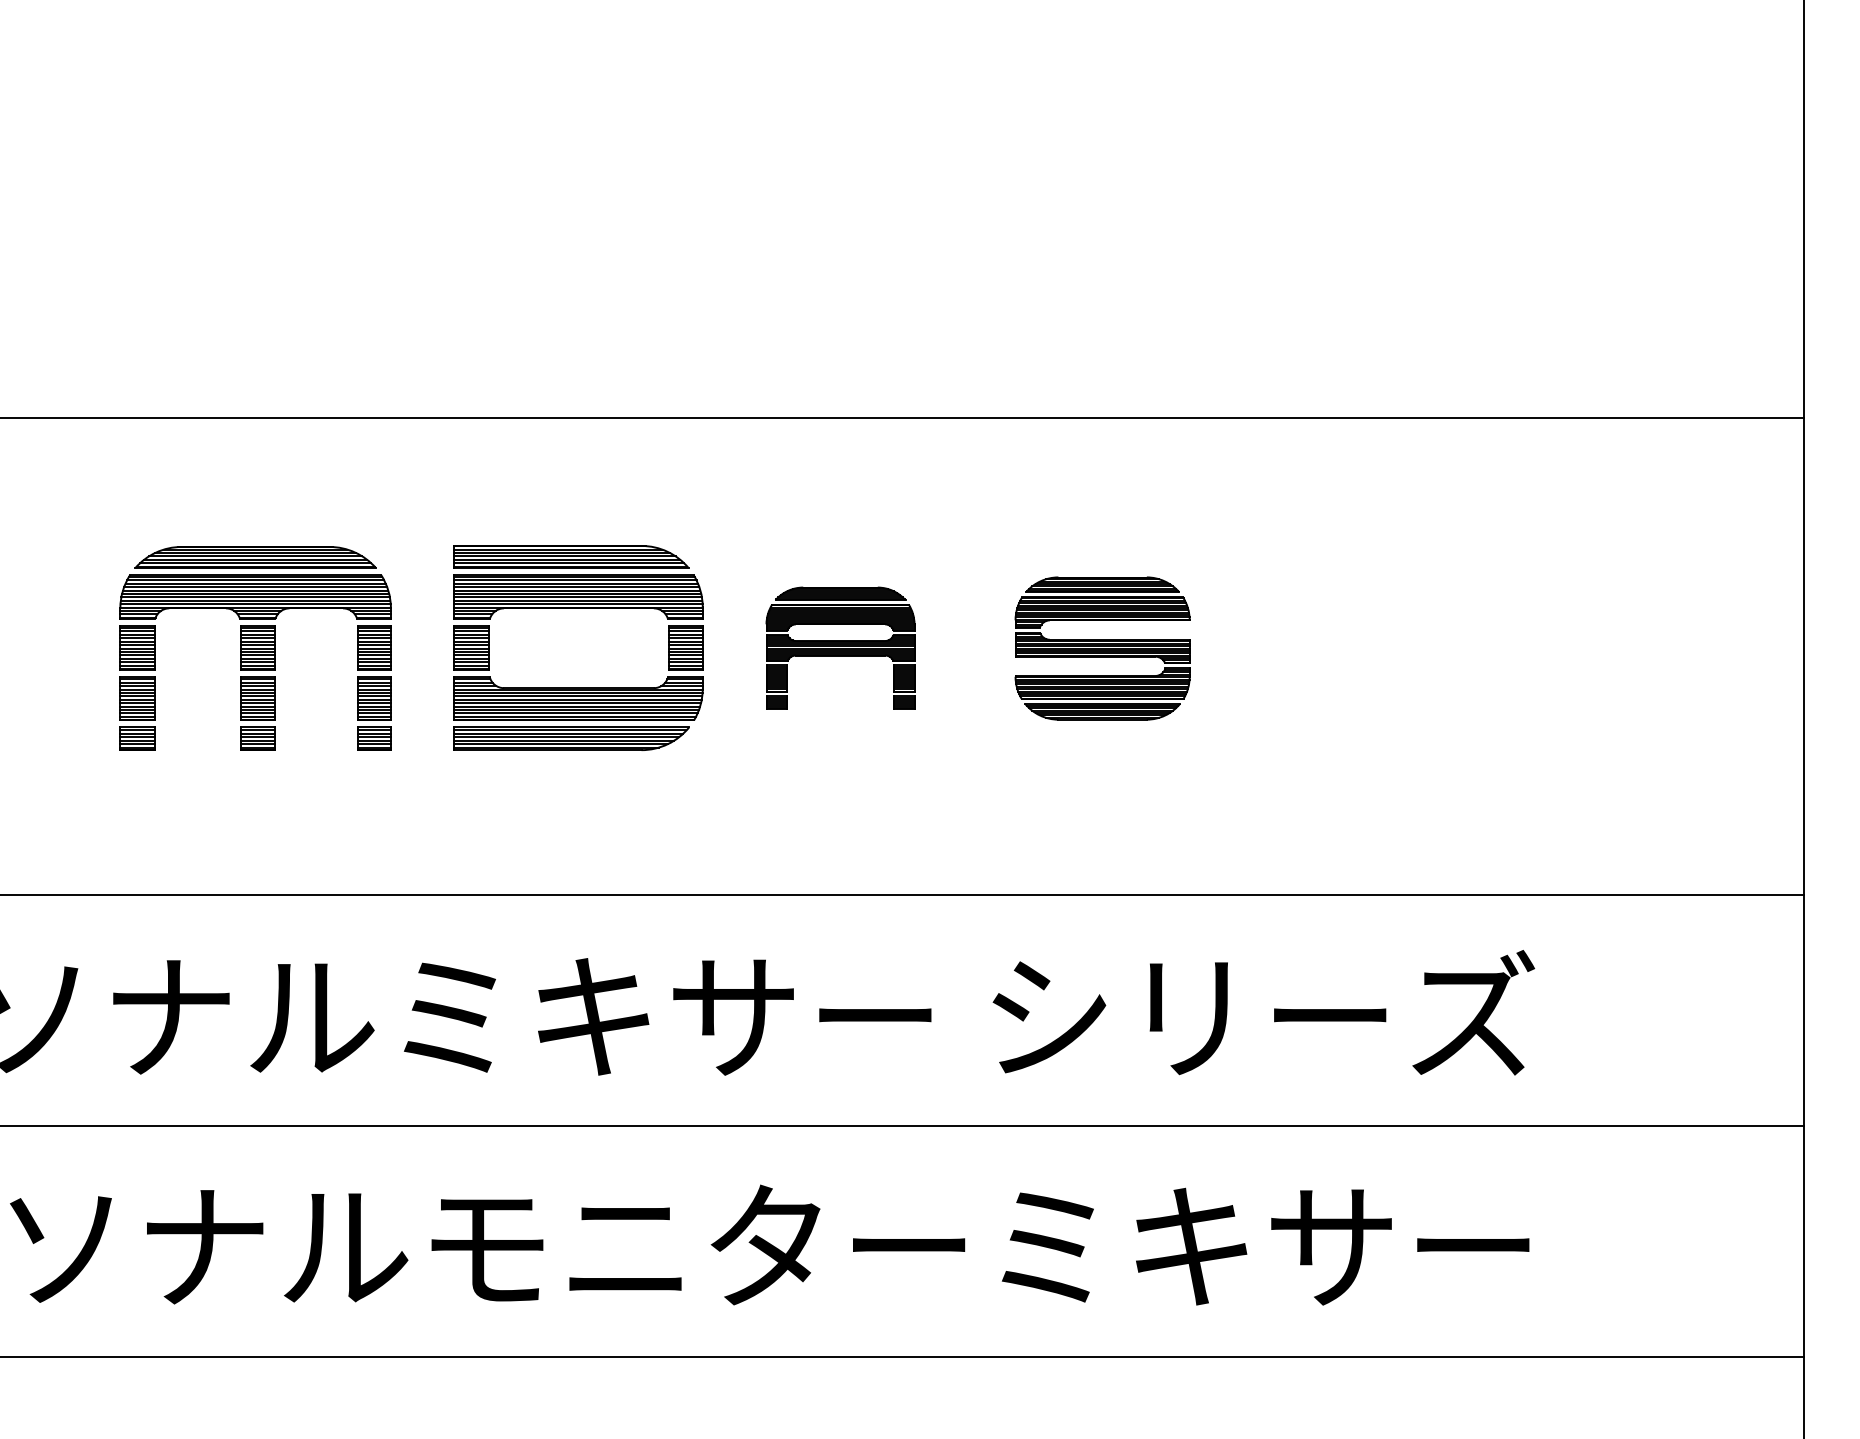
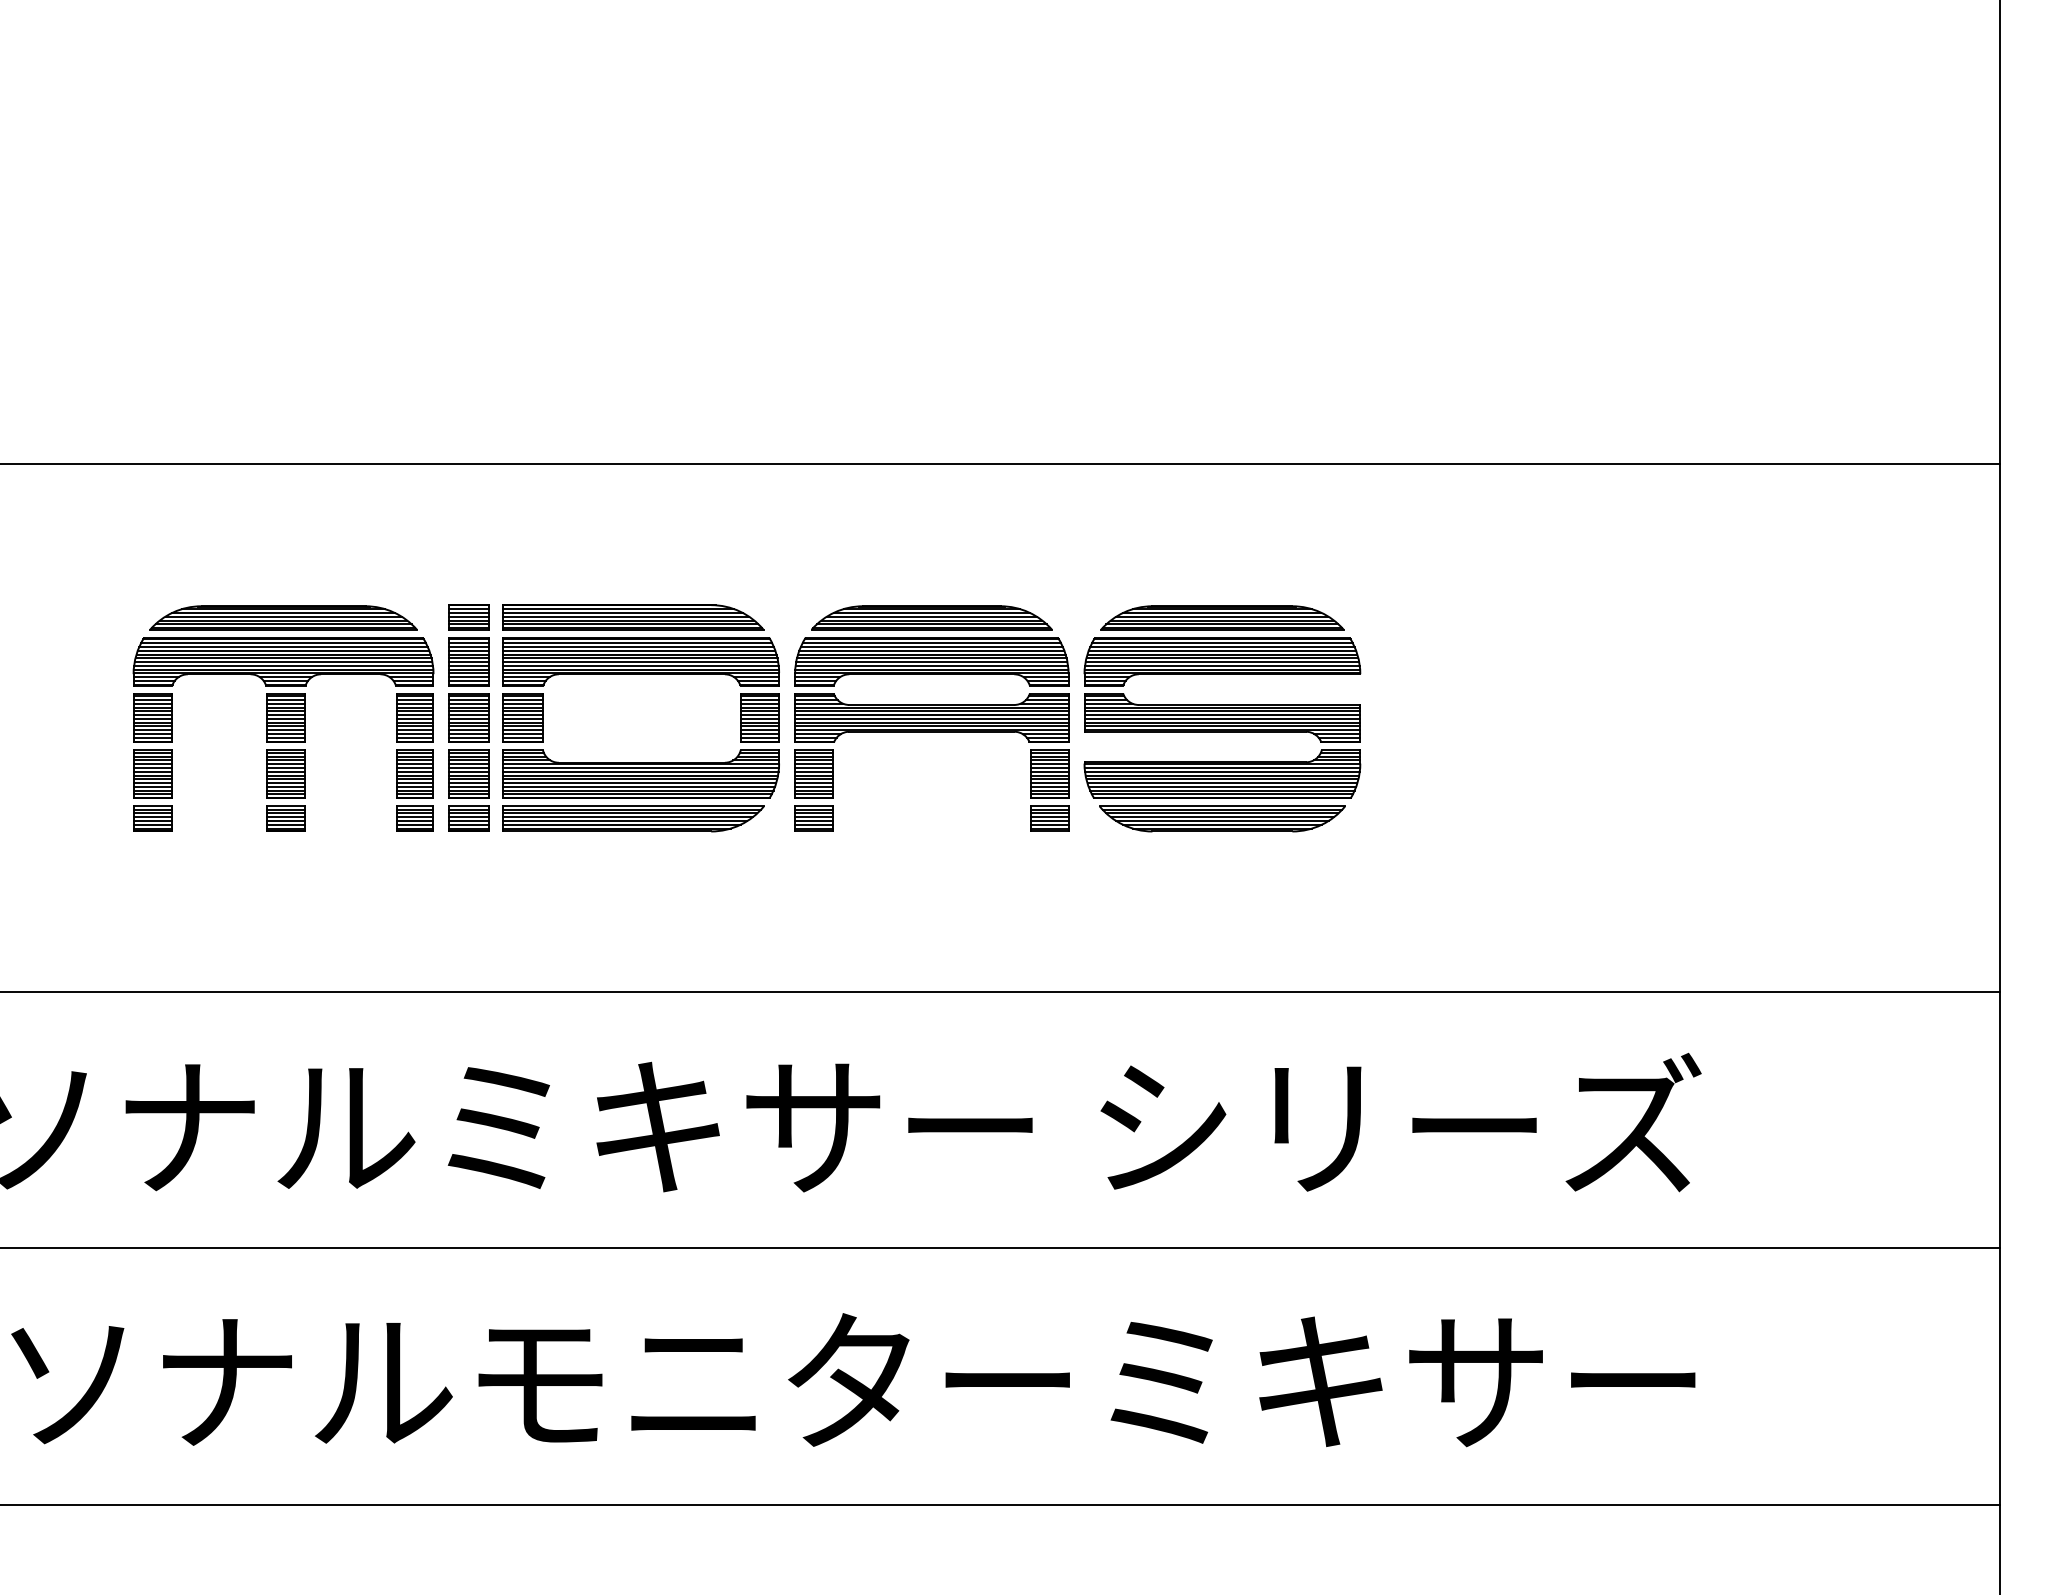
part: (422, 647) -> (468, 717), added
part: (840, 648) -> (931, 718), size x1.67
part: (1102, 648) -> (1222, 718), size x1.43

